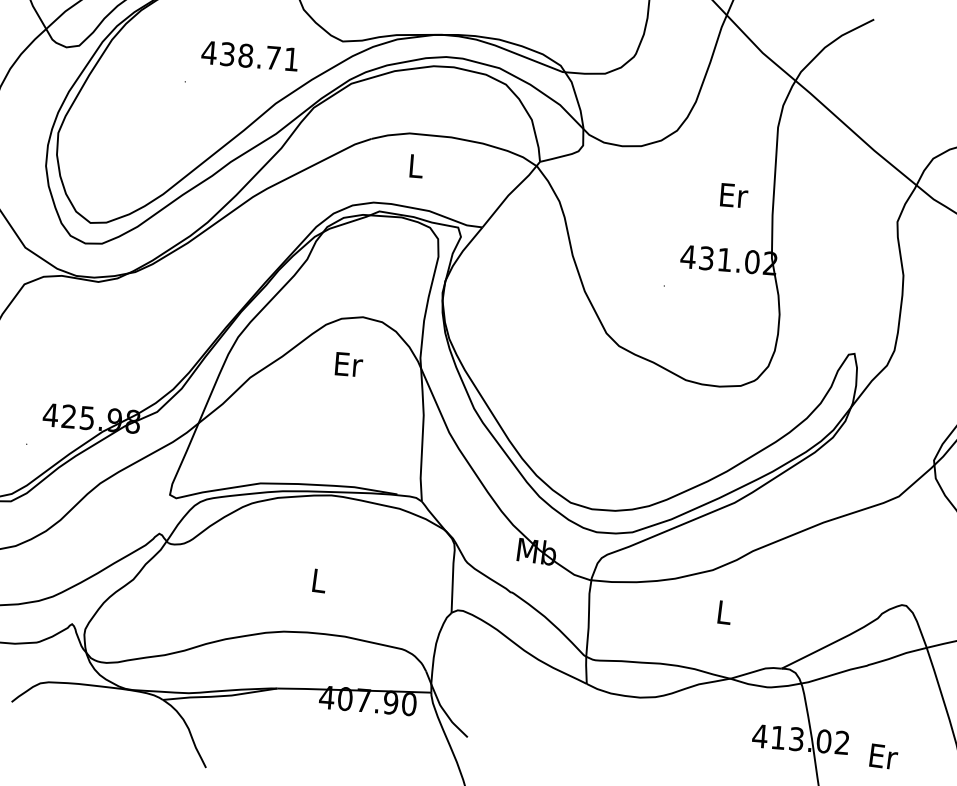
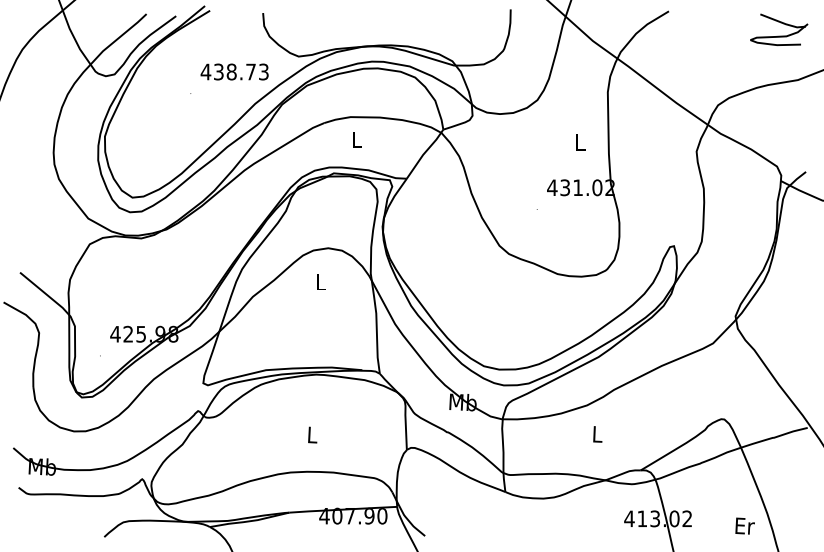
text: (291, 58) -> (263, 71), 438.71 -> 438.73
text: (733, 195) -> (580, 142), Er -> L
text: (347, 365) -> (320, 282), Er -> L
text: (882, 755) -> (744, 525), moved

